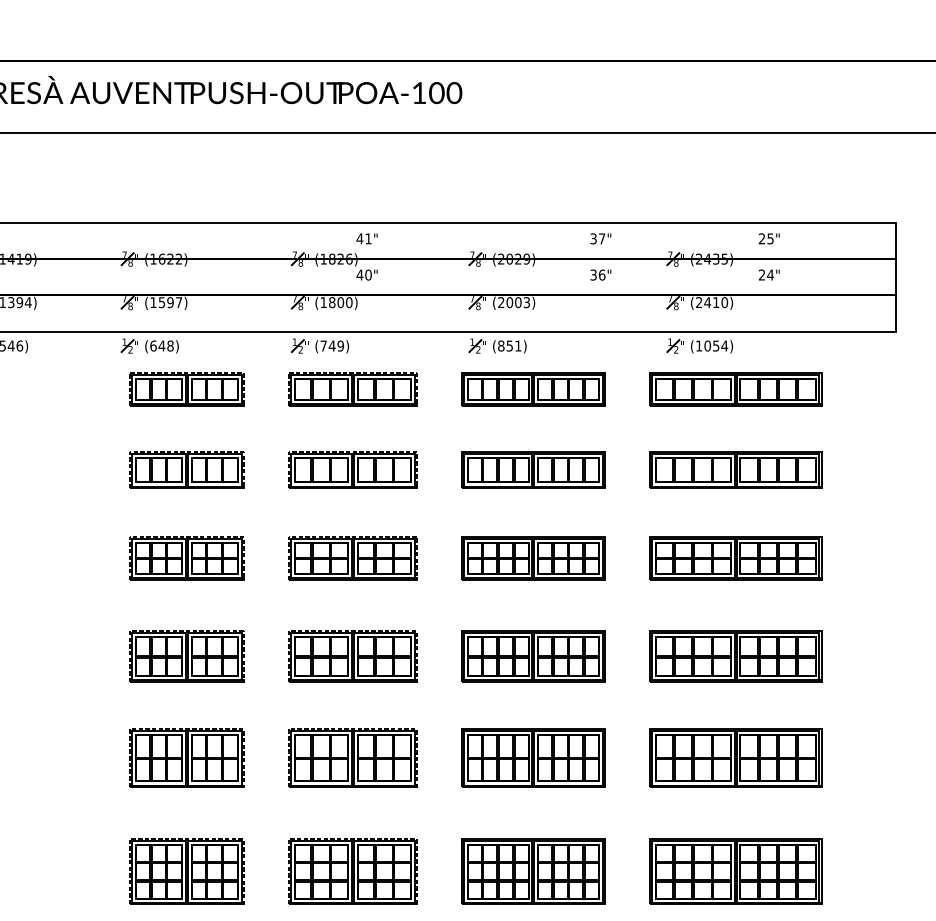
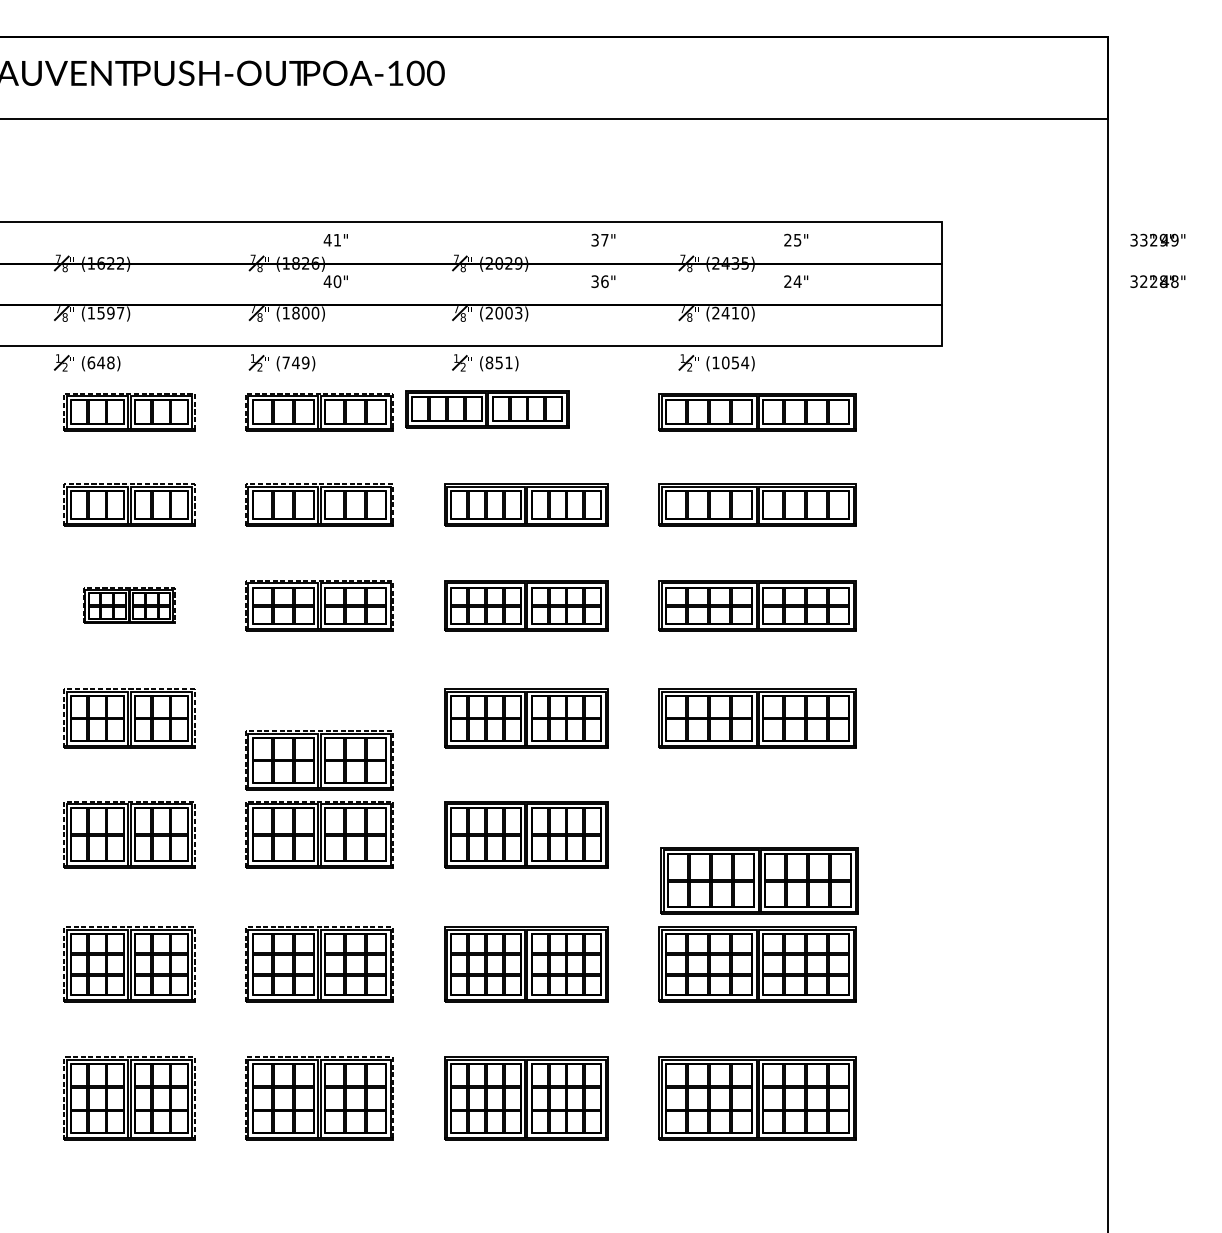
part: (533, 389) -> (487, 409), moved
part: (186, 558) -> (129, 605), size x0.7
part: (352, 656) -> (319, 760), moved
part: (735, 758) -> (759, 880), moved

